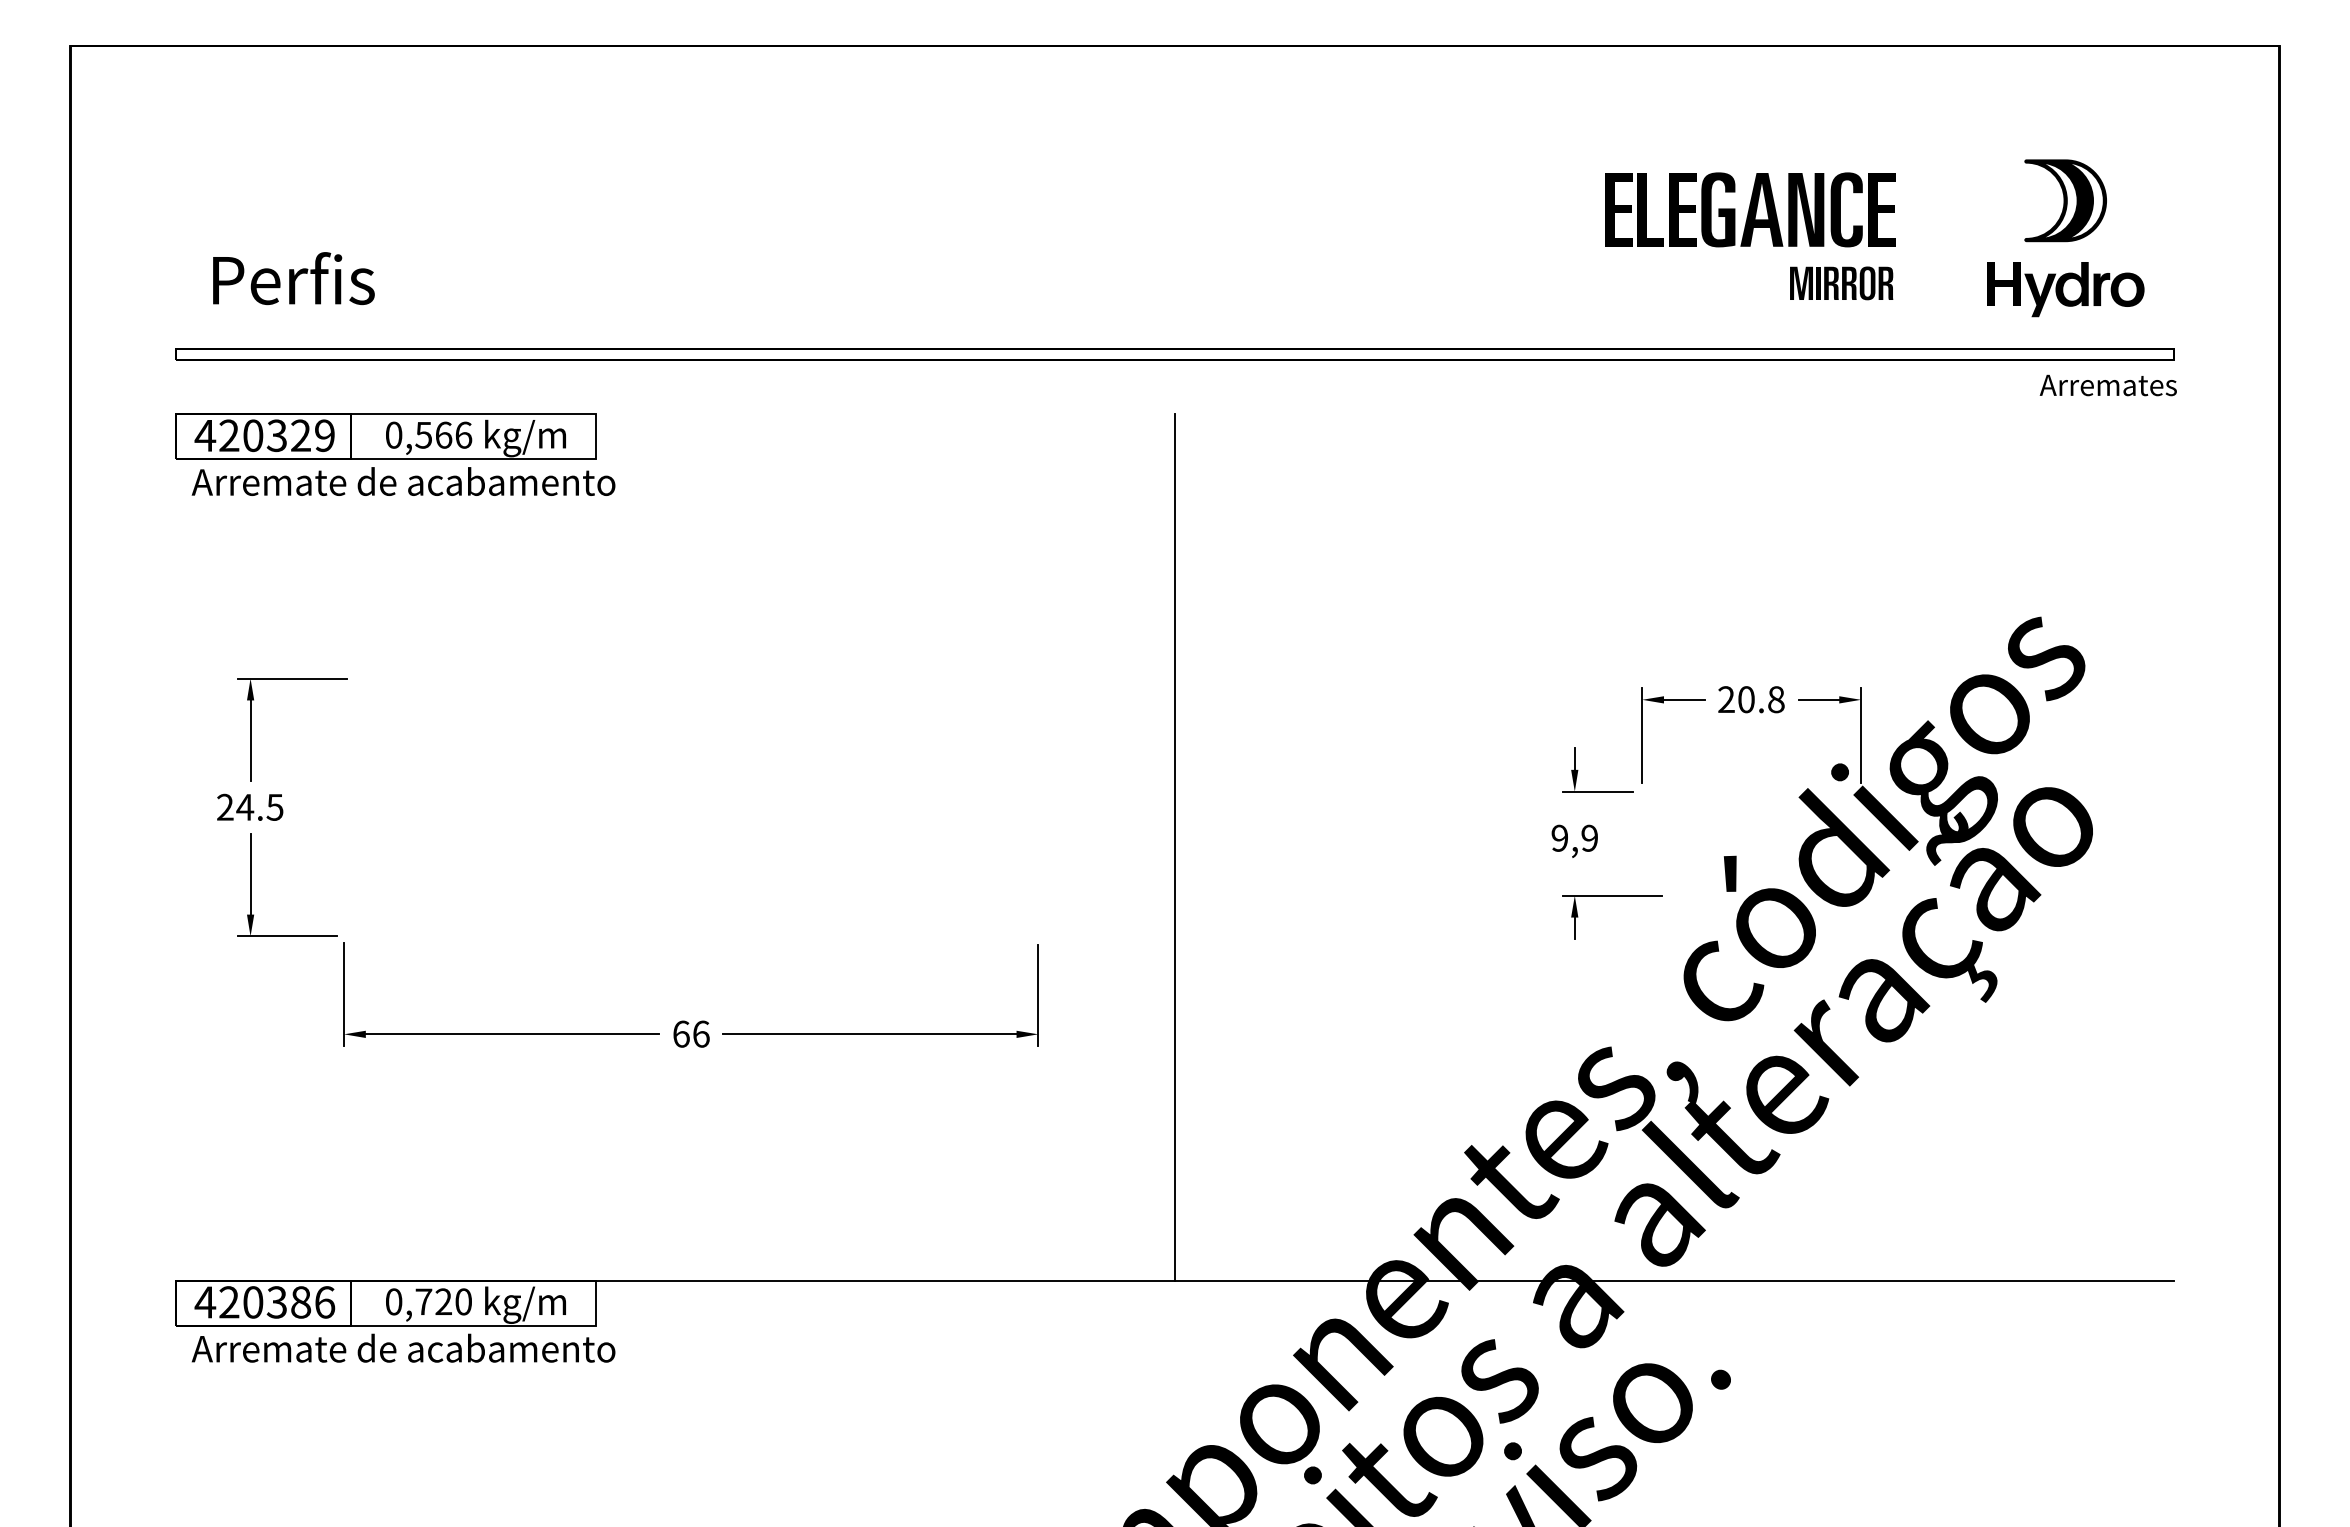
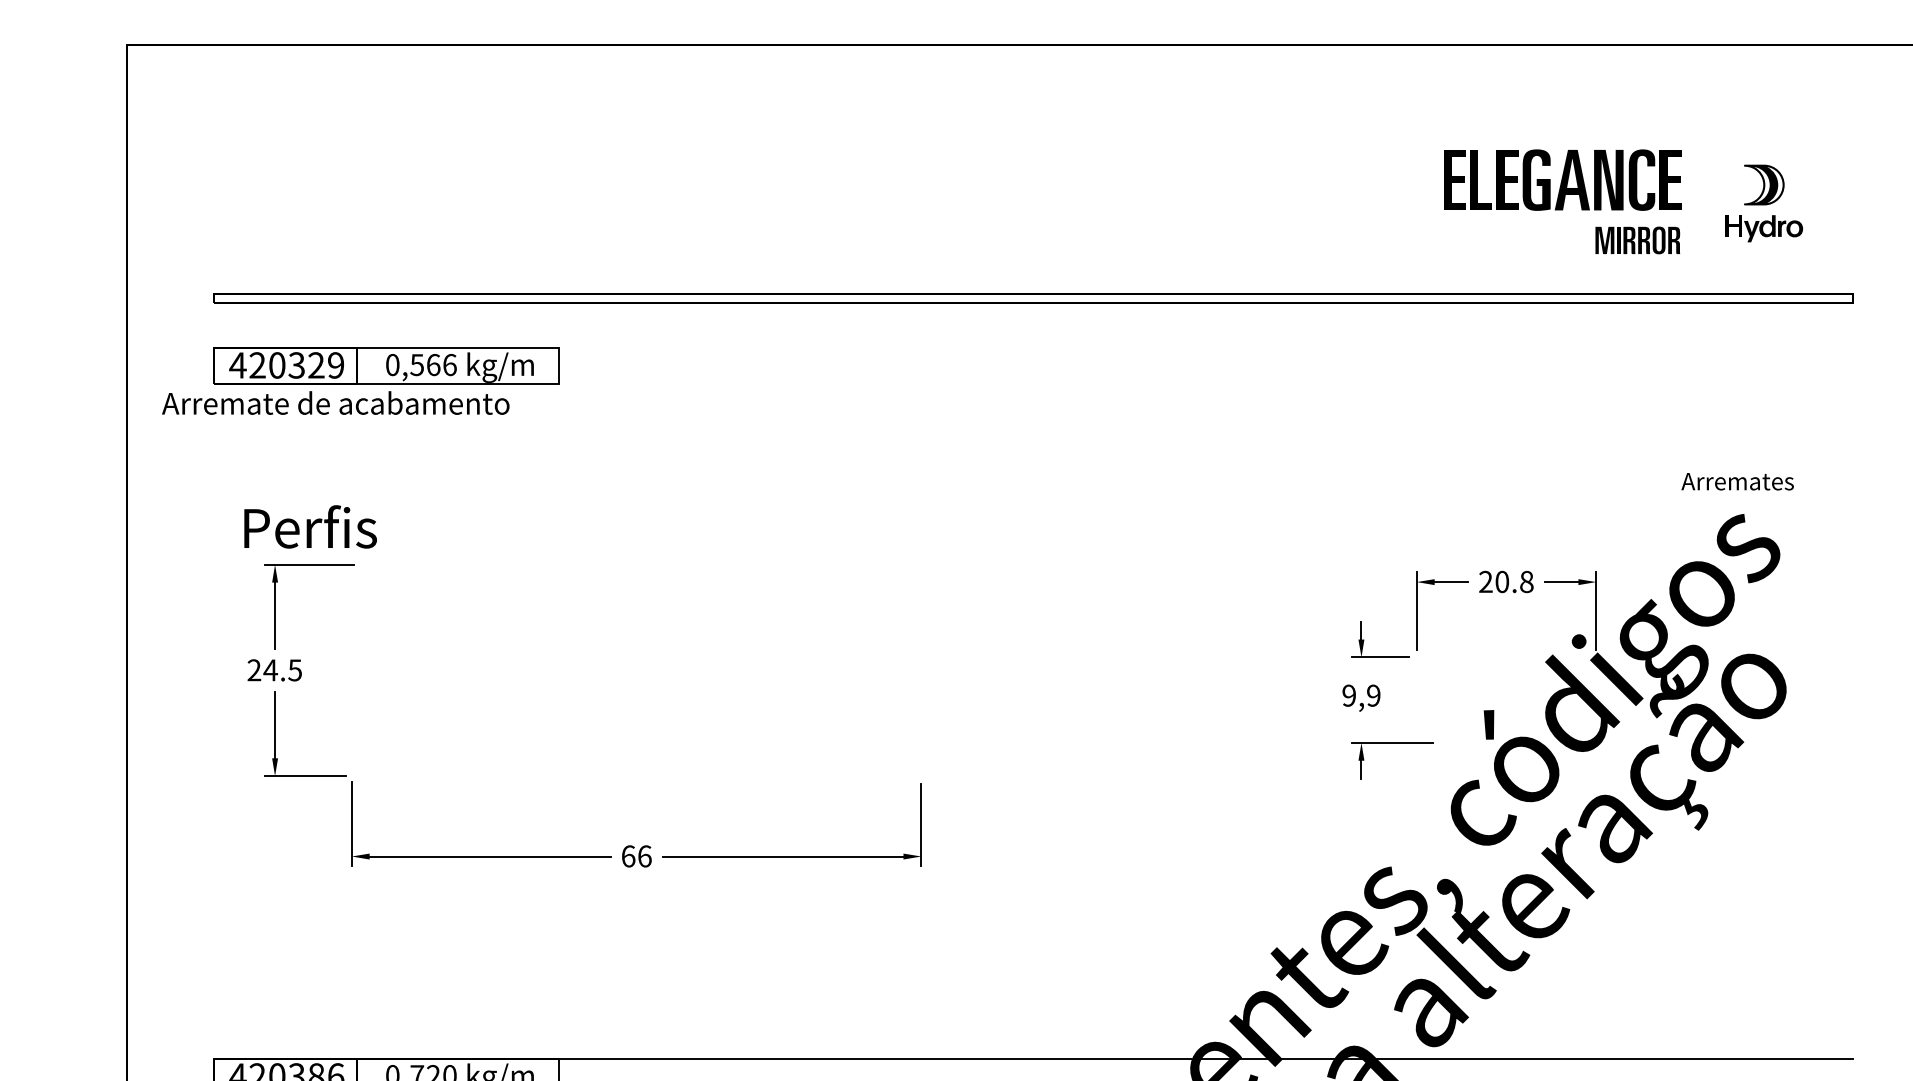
part: (1750, 236) -> (1563, 201), moved
part: (2065, 238) -> (1764, 203), size x0.6
text: (293, 278) -> (310, 526), moved
text: (2107, 385) -> (1736, 481), moved
text: (403, 481) -> (335, 402), moved
line: (1174, 846) -> (1033, 702), removed

